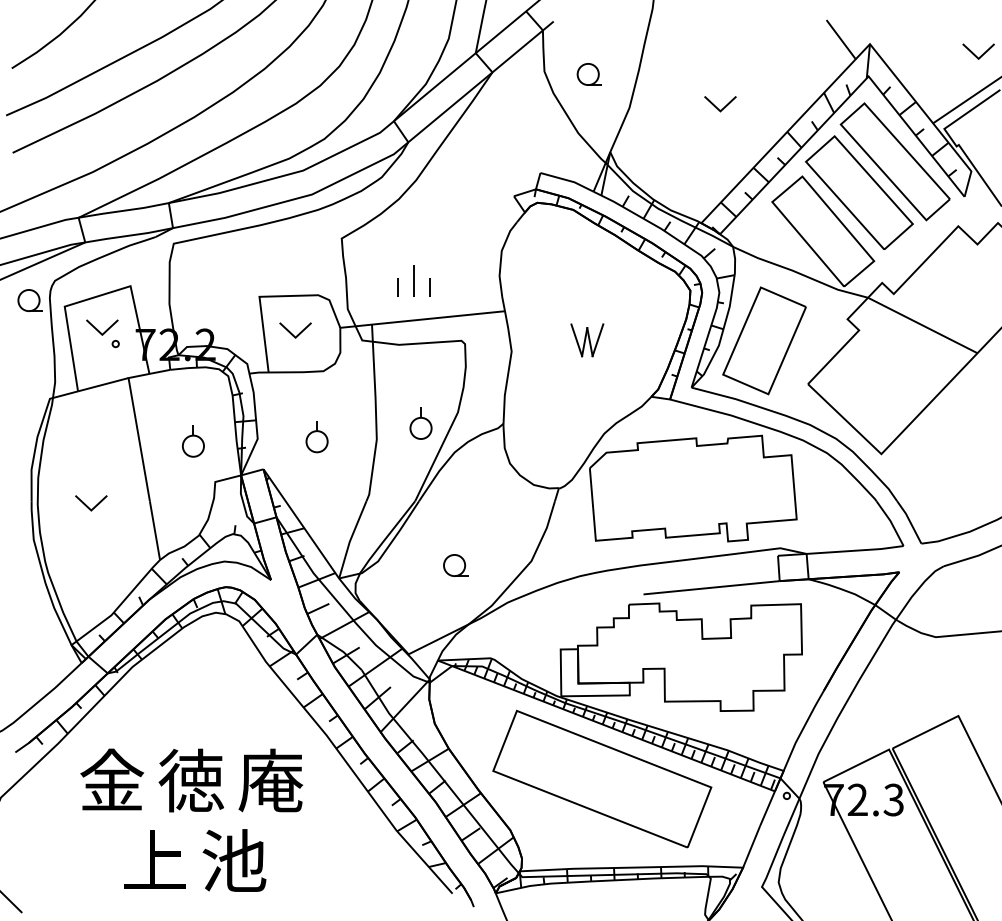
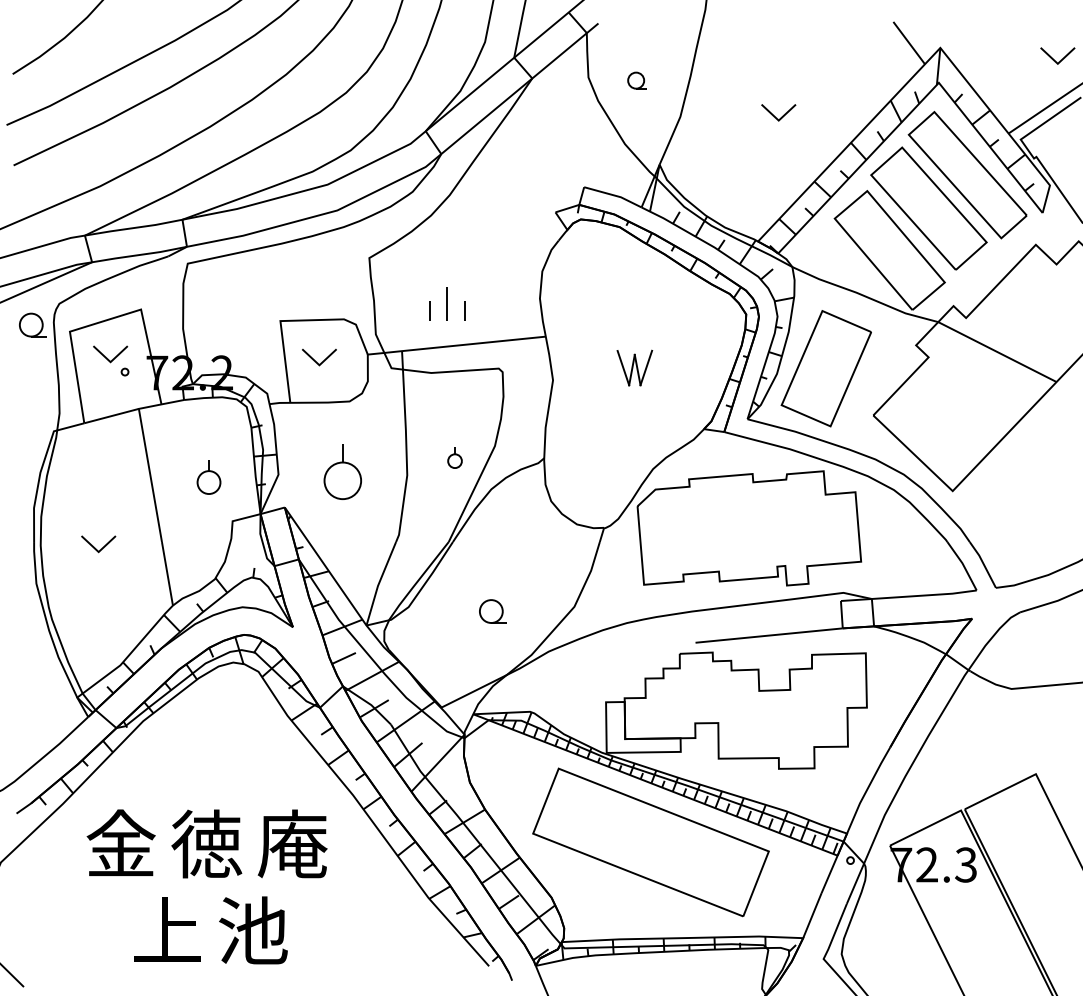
part: (588, 74) -> (636, 80), size x0.7
part: (420, 423) -> (454, 457), size x0.6
part: (316, 436) -> (342, 472), size x1.6

